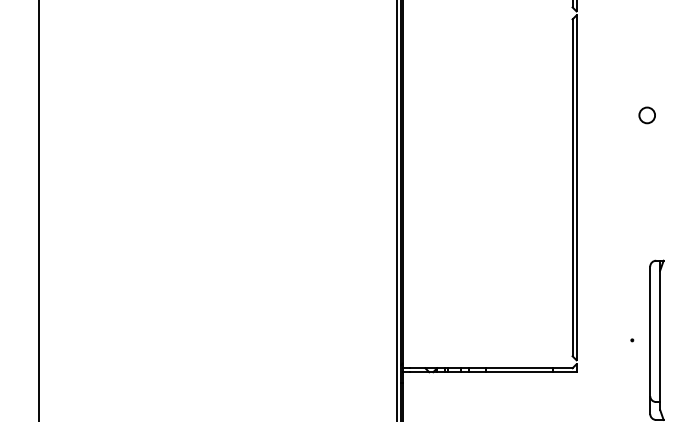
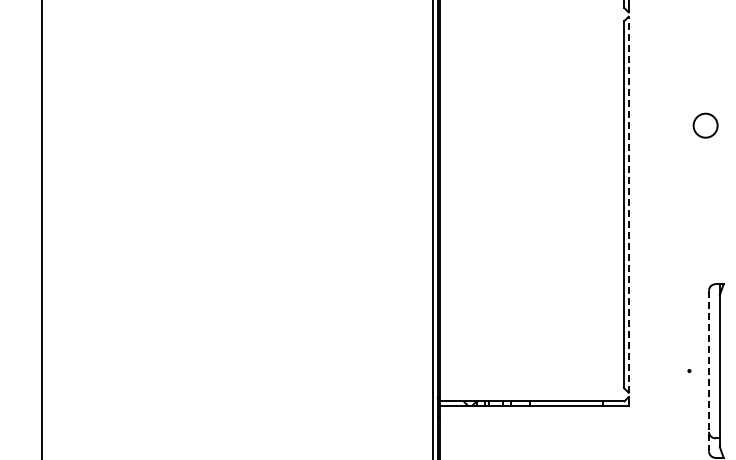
circle: (647, 115) -> (705, 125), size x1.4
line: (576, 187) -> (628, 204), solid -> dashed
line: (649, 340) -> (708, 371), solid -> dashed

